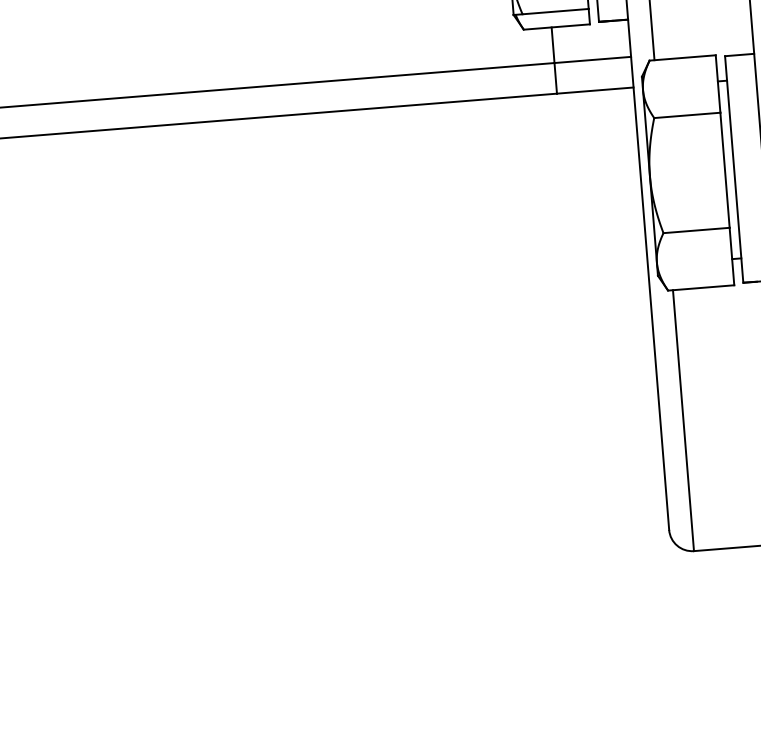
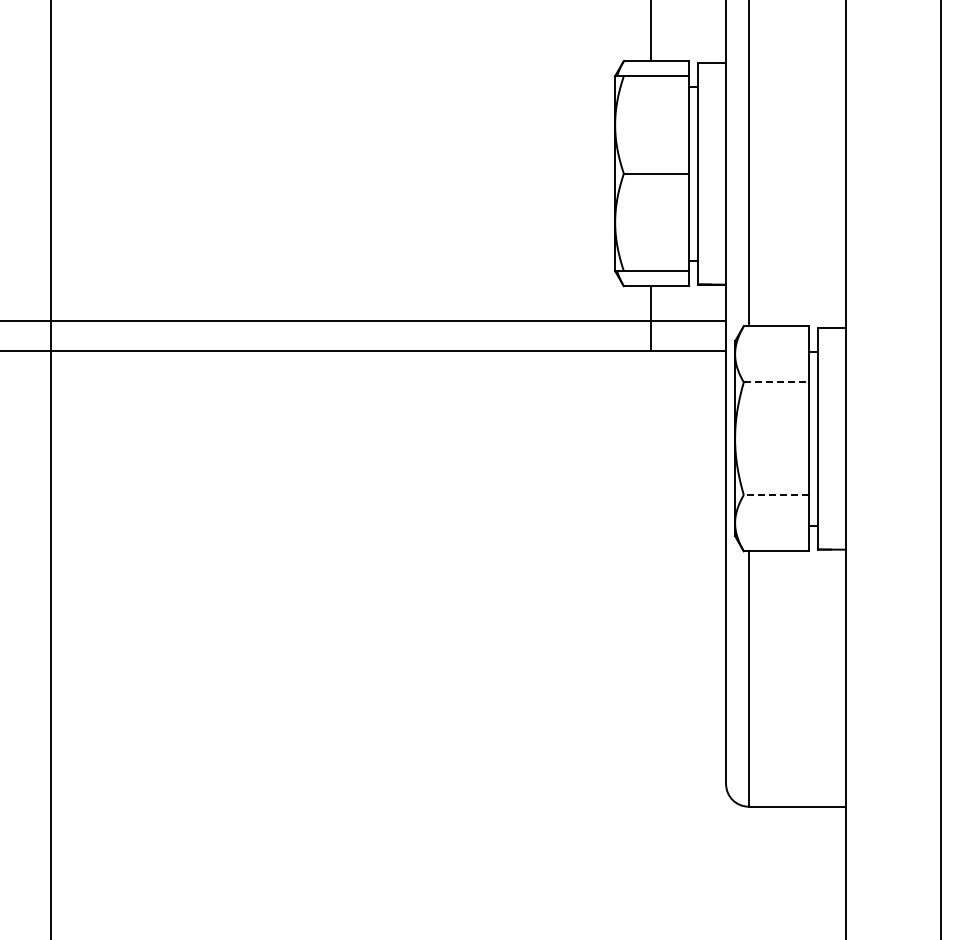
line: (687, 115) -> (776, 382), solid -> dashed
line: (695, 231) -> (775, 495), solid -> dashed

